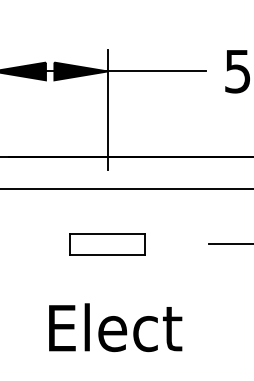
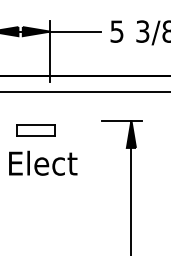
part: (106, 244) -> (35, 130), moved
text: (116, 326) -> (43, 162), moved

